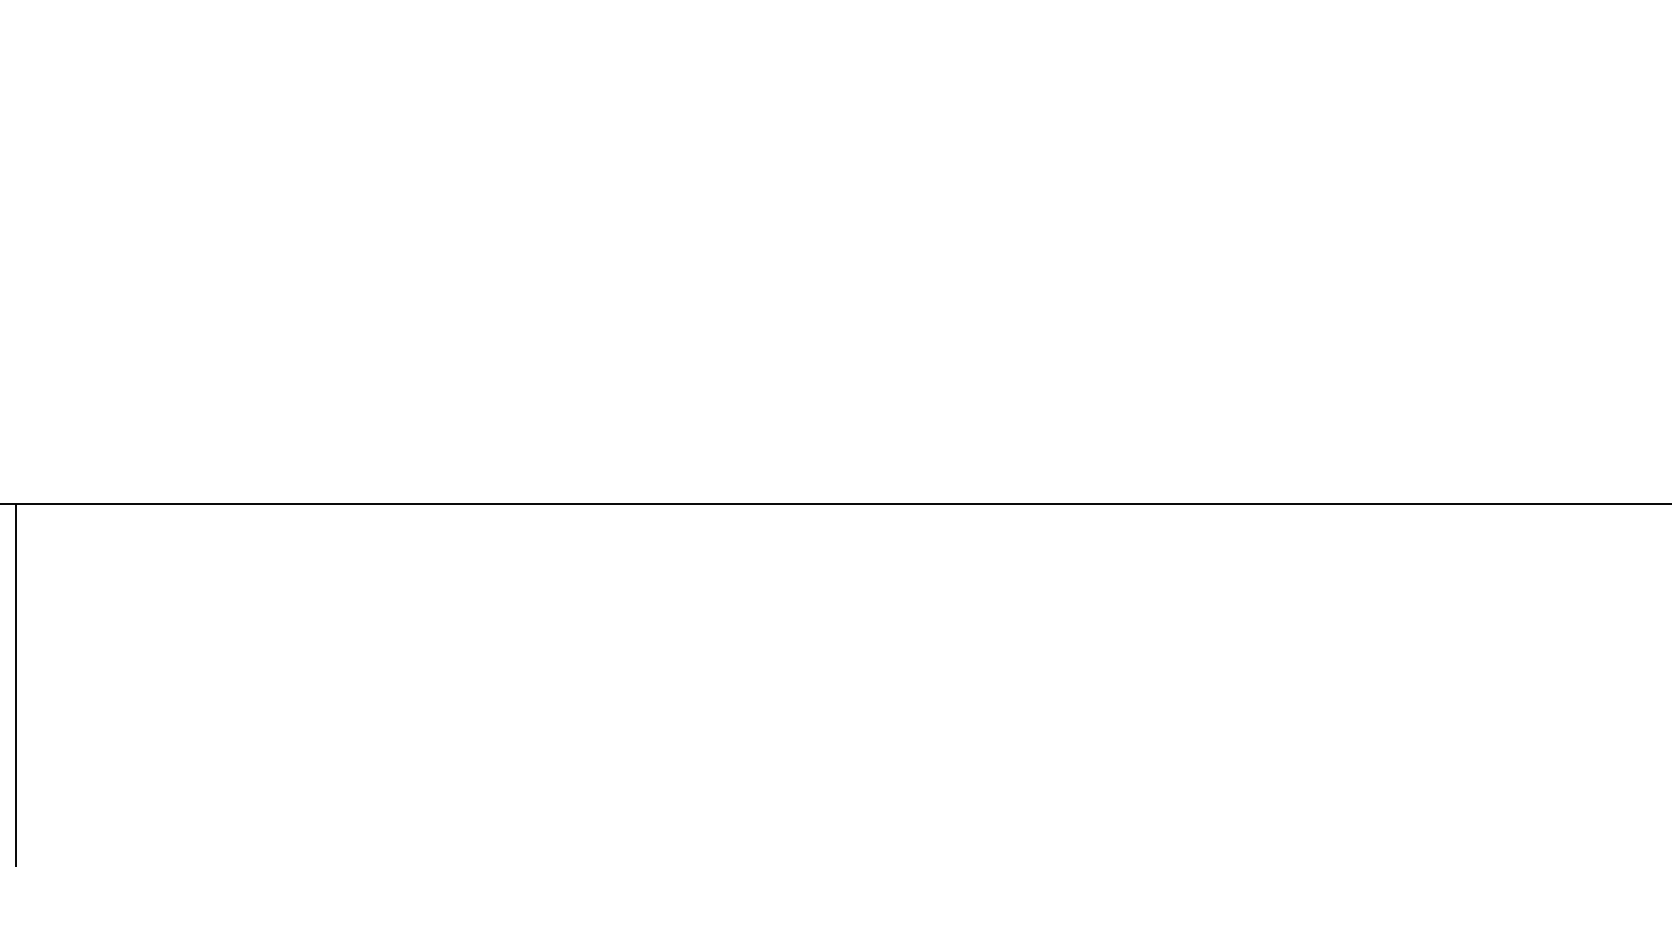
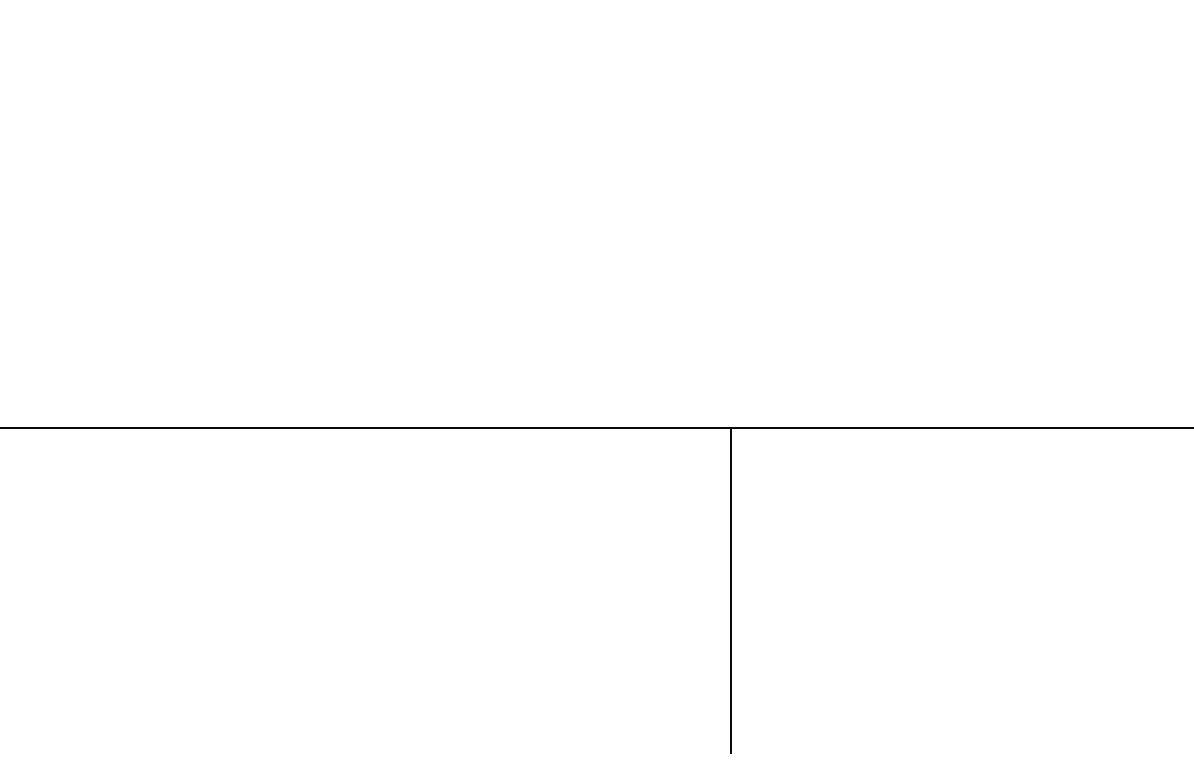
line: (1007, 684) -> (731, 589), added

